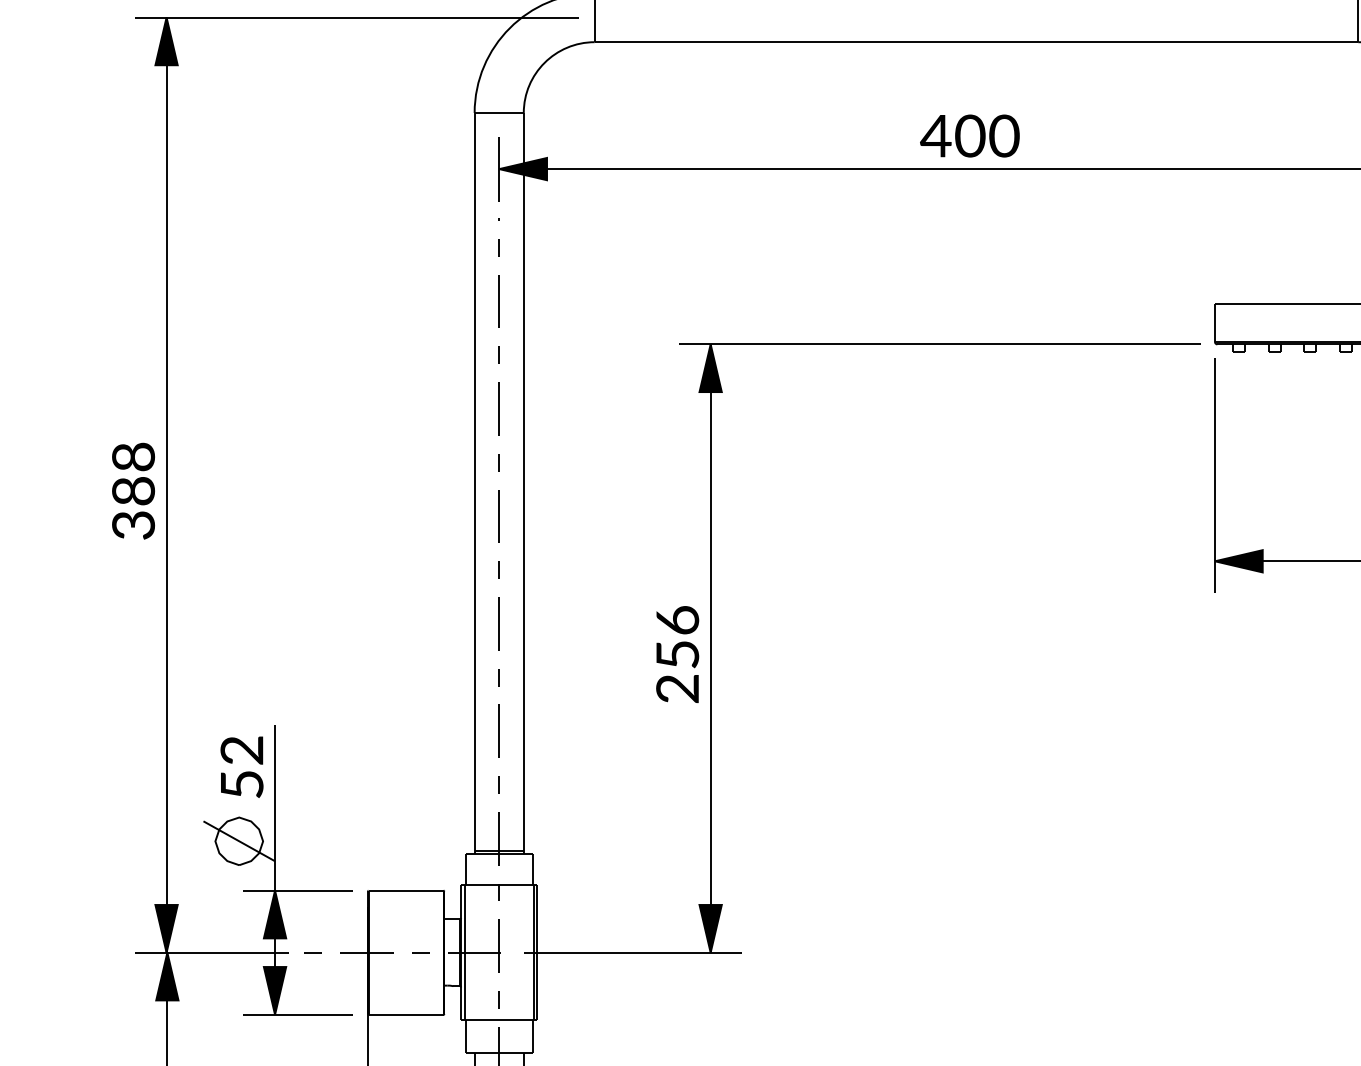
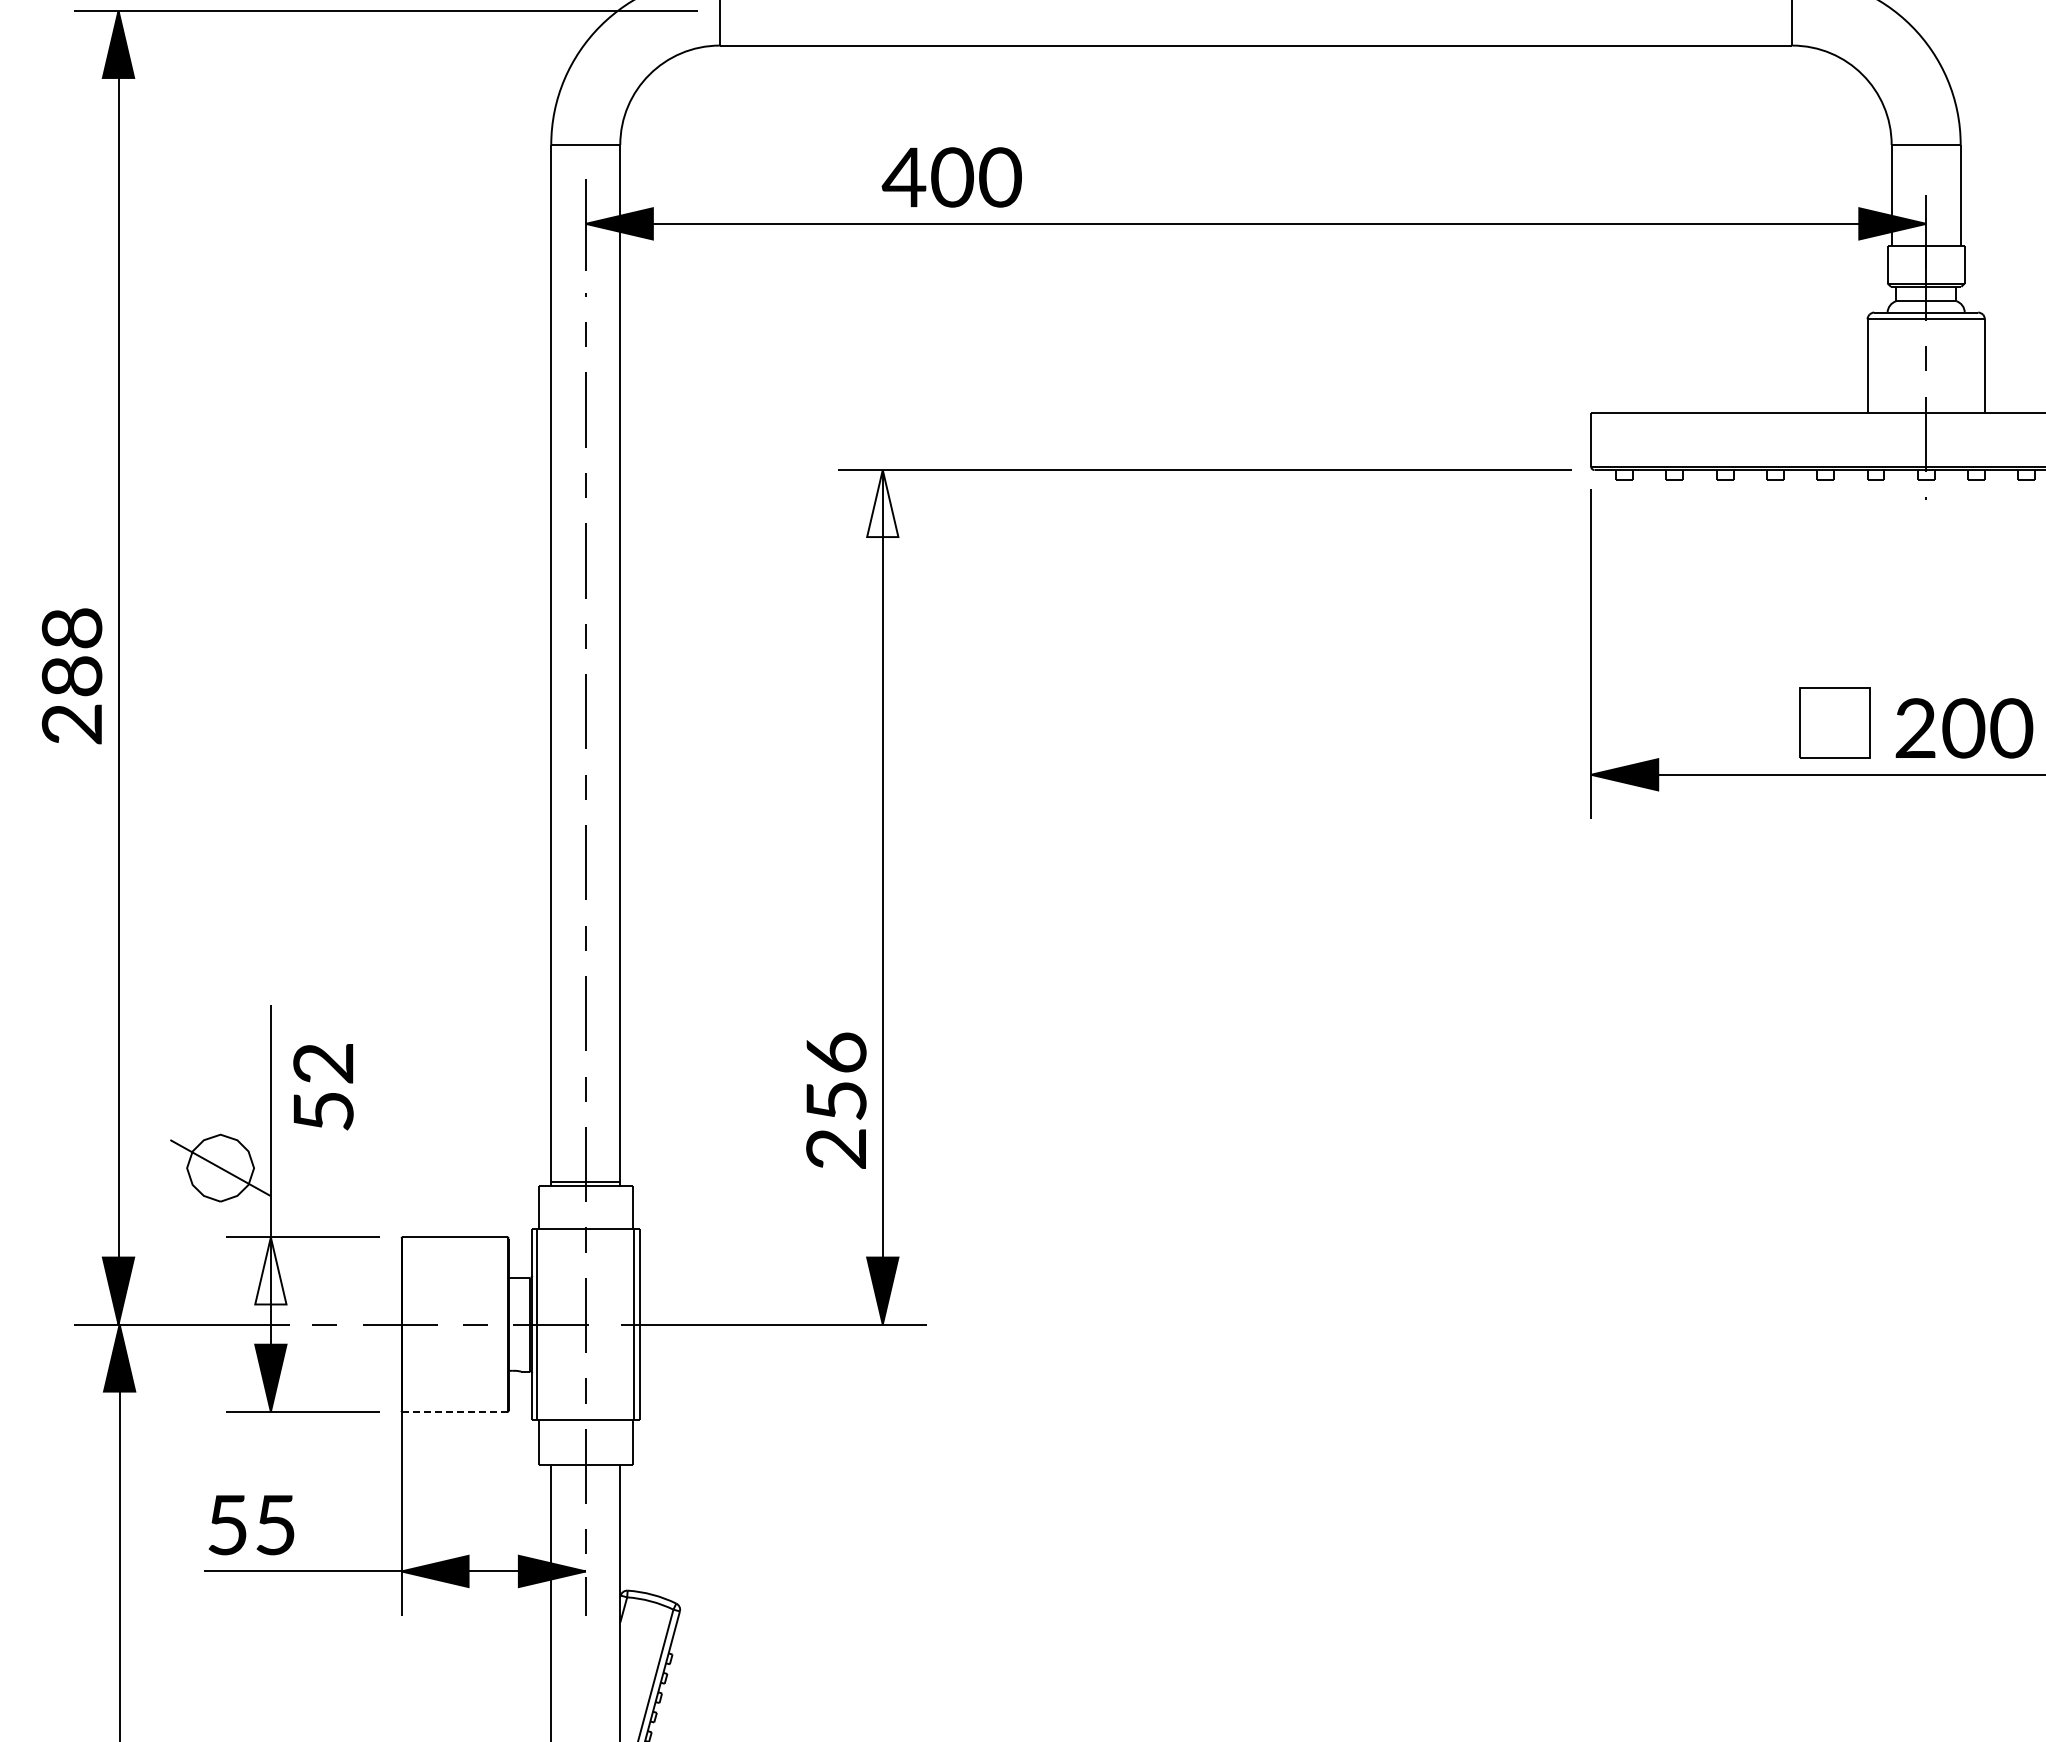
text: (969, 136) -> (951, 177), moved
fill: (710, 368) -> (882, 503), removed
text: (133, 525) -> (72, 724), 388 -> 288
text: (677, 654) -> (836, 1100), moved
text: (242, 767) -> (323, 1087), moved
fill: (274, 914) -> (270, 1270), removed
line: (405, 1014) -> (454, 1411), solid -> dashed

